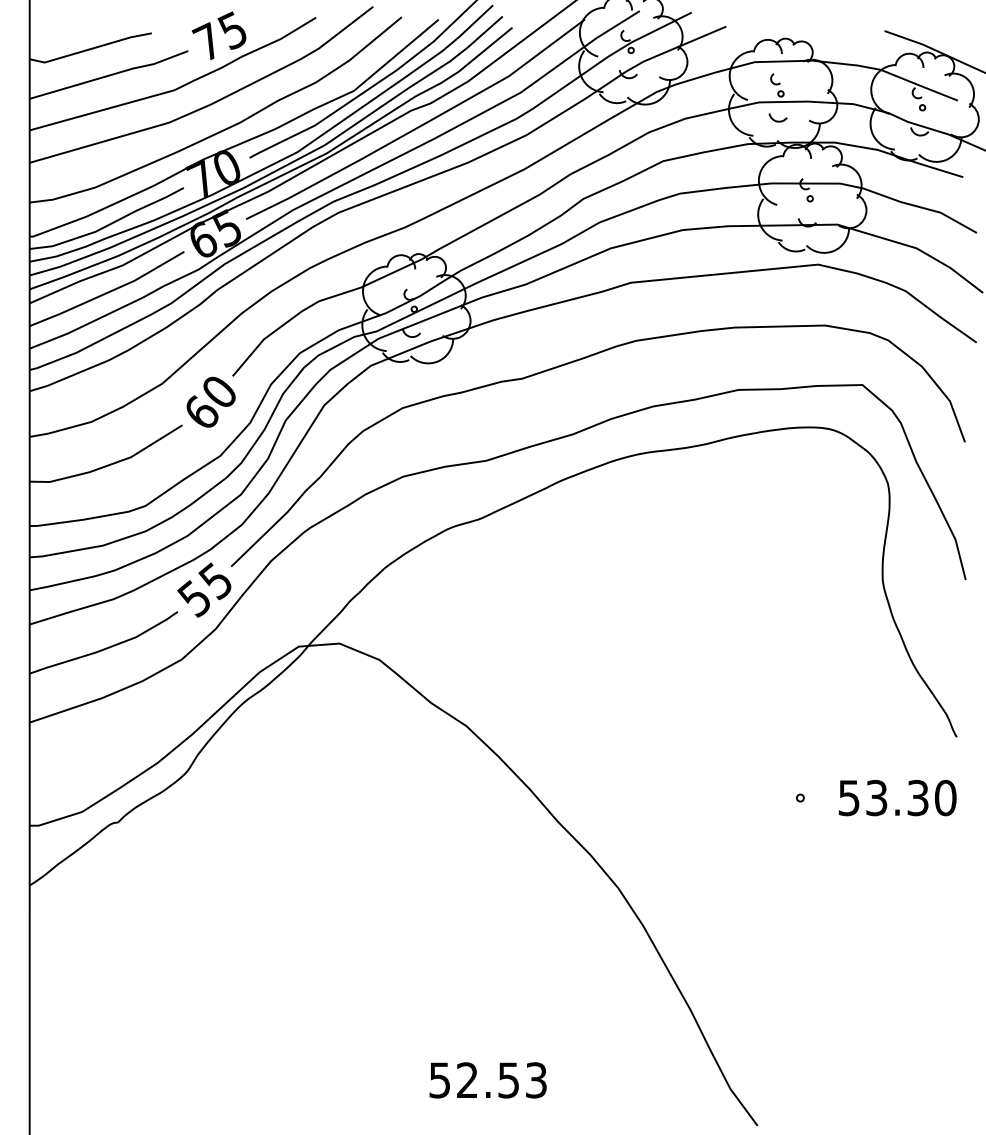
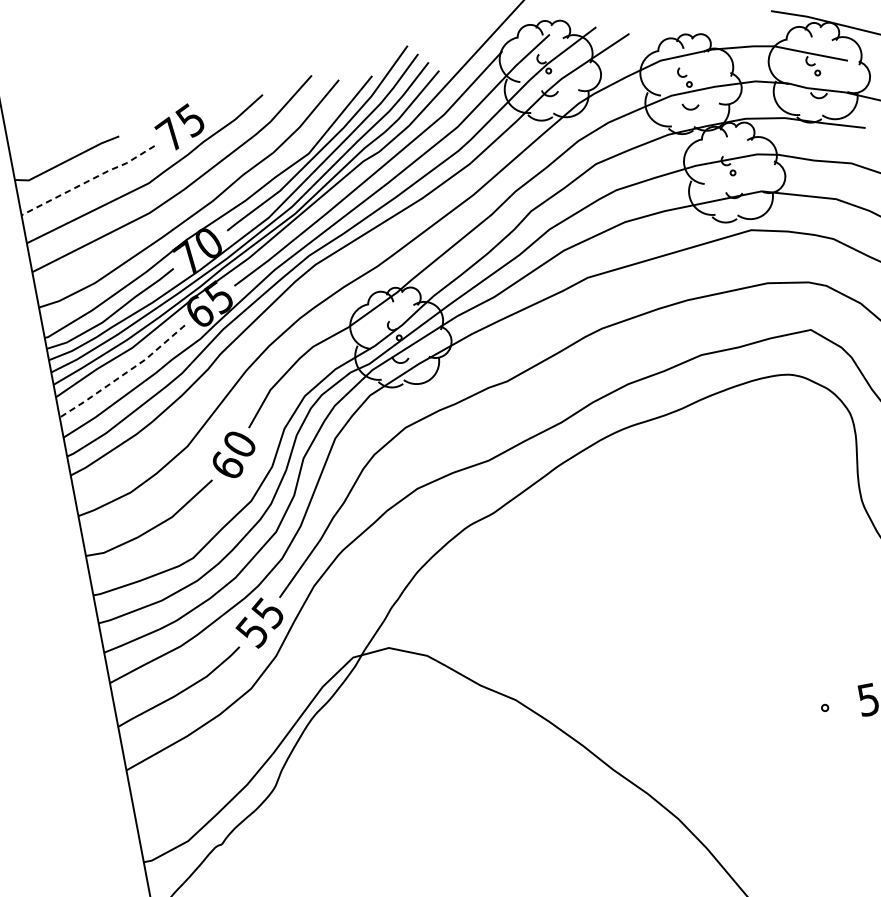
line: (110, 75) -> (89, 180), solid -> dashed
line: (108, 292) -> (124, 374), solid -> dashed

